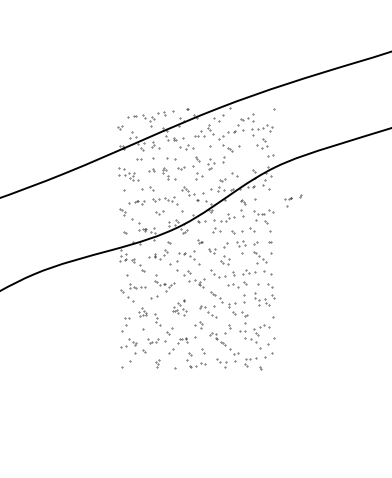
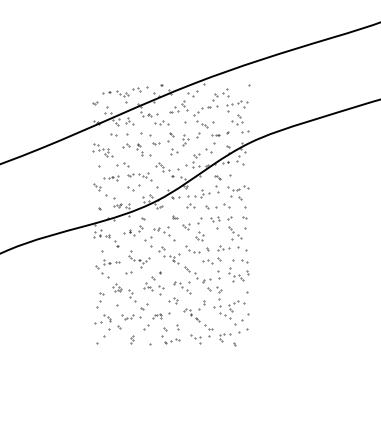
part: (293, 200) -> (220, 137), moved
part: (159, 212) -> (133, 188), size x1.67
part: (179, 307) -> (153, 283), size x1.43

